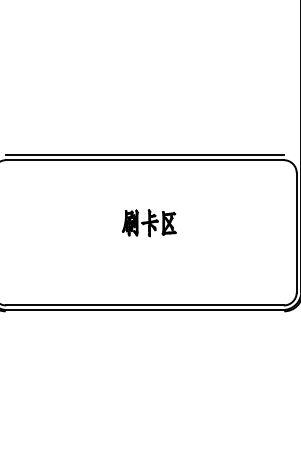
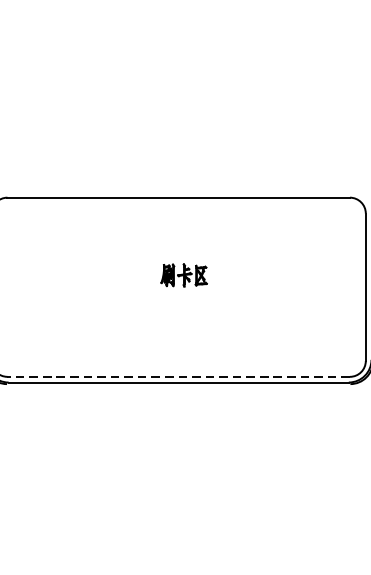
line: (144, 154) -> (178, 190), removed
part: (149, 223) -> (184, 275), size x0.7
line: (144, 305) -> (178, 376), solid -> dashed

